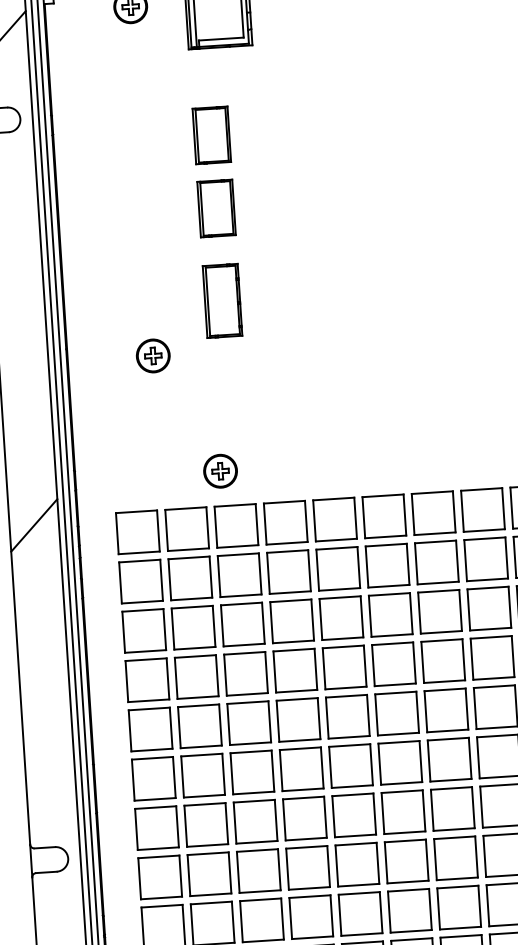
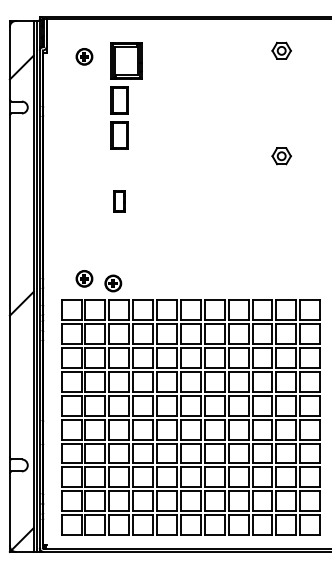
part: (213, 170) -> (119, 117), moved
part: (222, 301) -> (119, 201), size x0.6
part: (153, 355) -> (84, 278), moved

